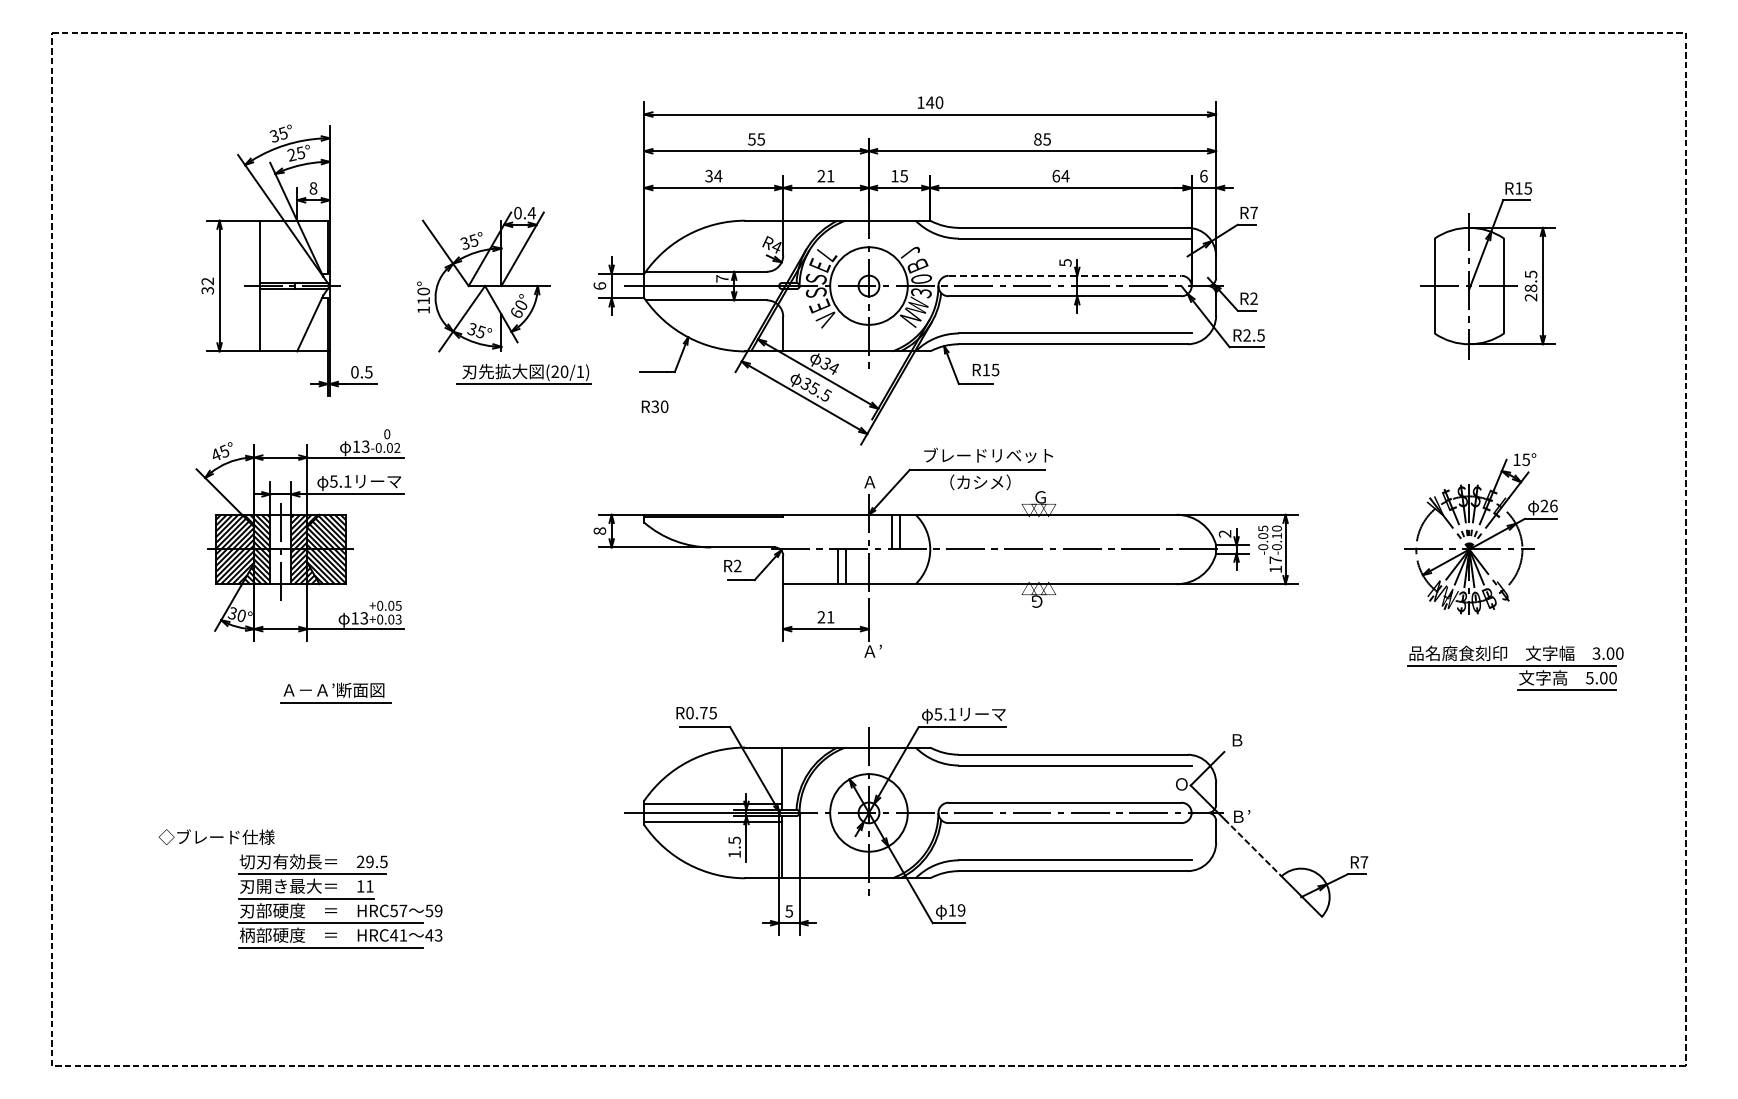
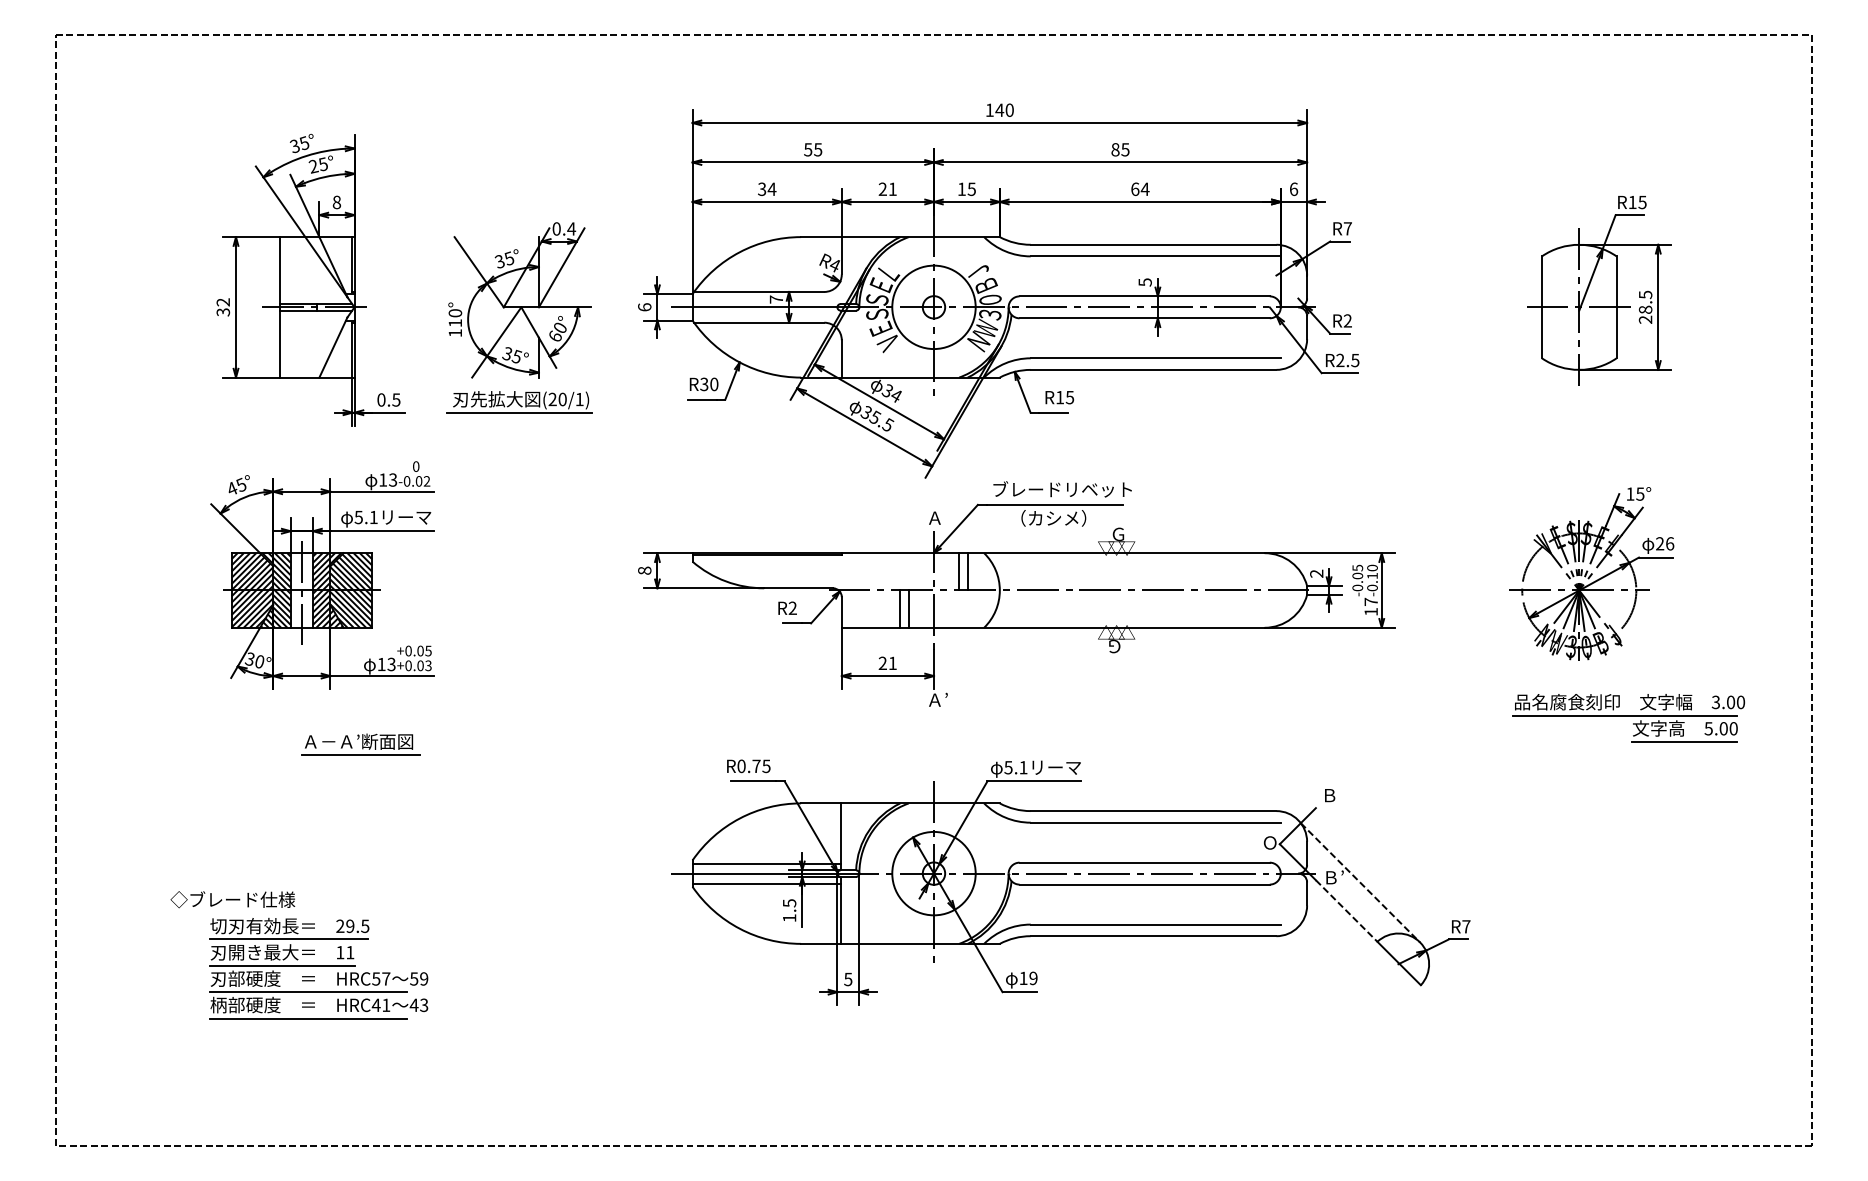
line: (1065, 275) -> (1145, 296), dashed -> solid
part: (523, 374) -> (518, 402), moved
text: (654, 406) -> (703, 384), moved
line: (1265, 821) -> (1360, 882), added
part: (340, 901) -> (318, 968), moved

